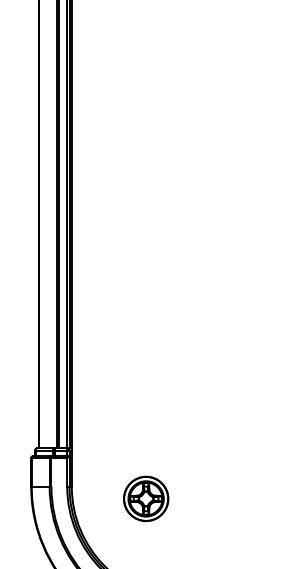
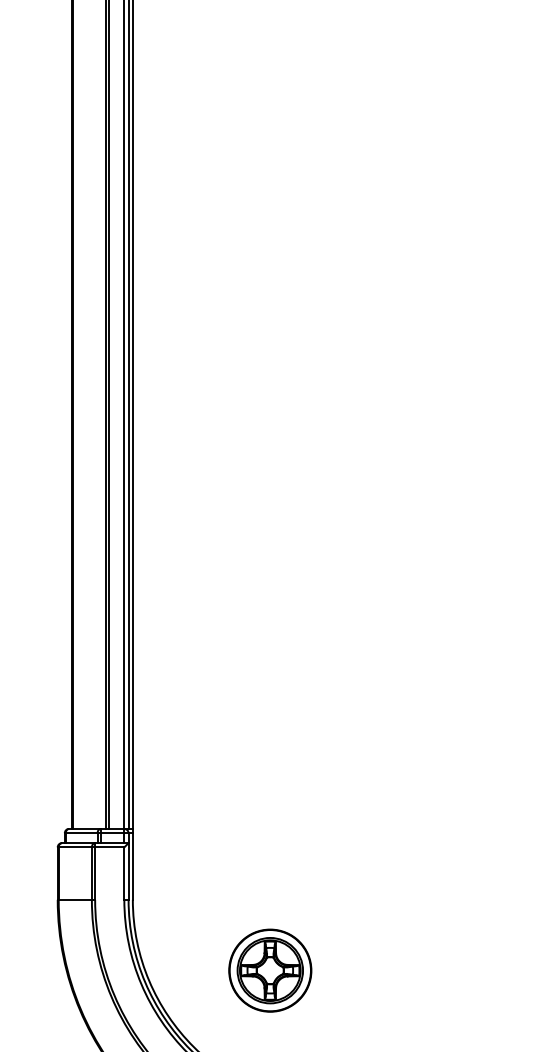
part: (146, 498) -> (270, 969), moved

